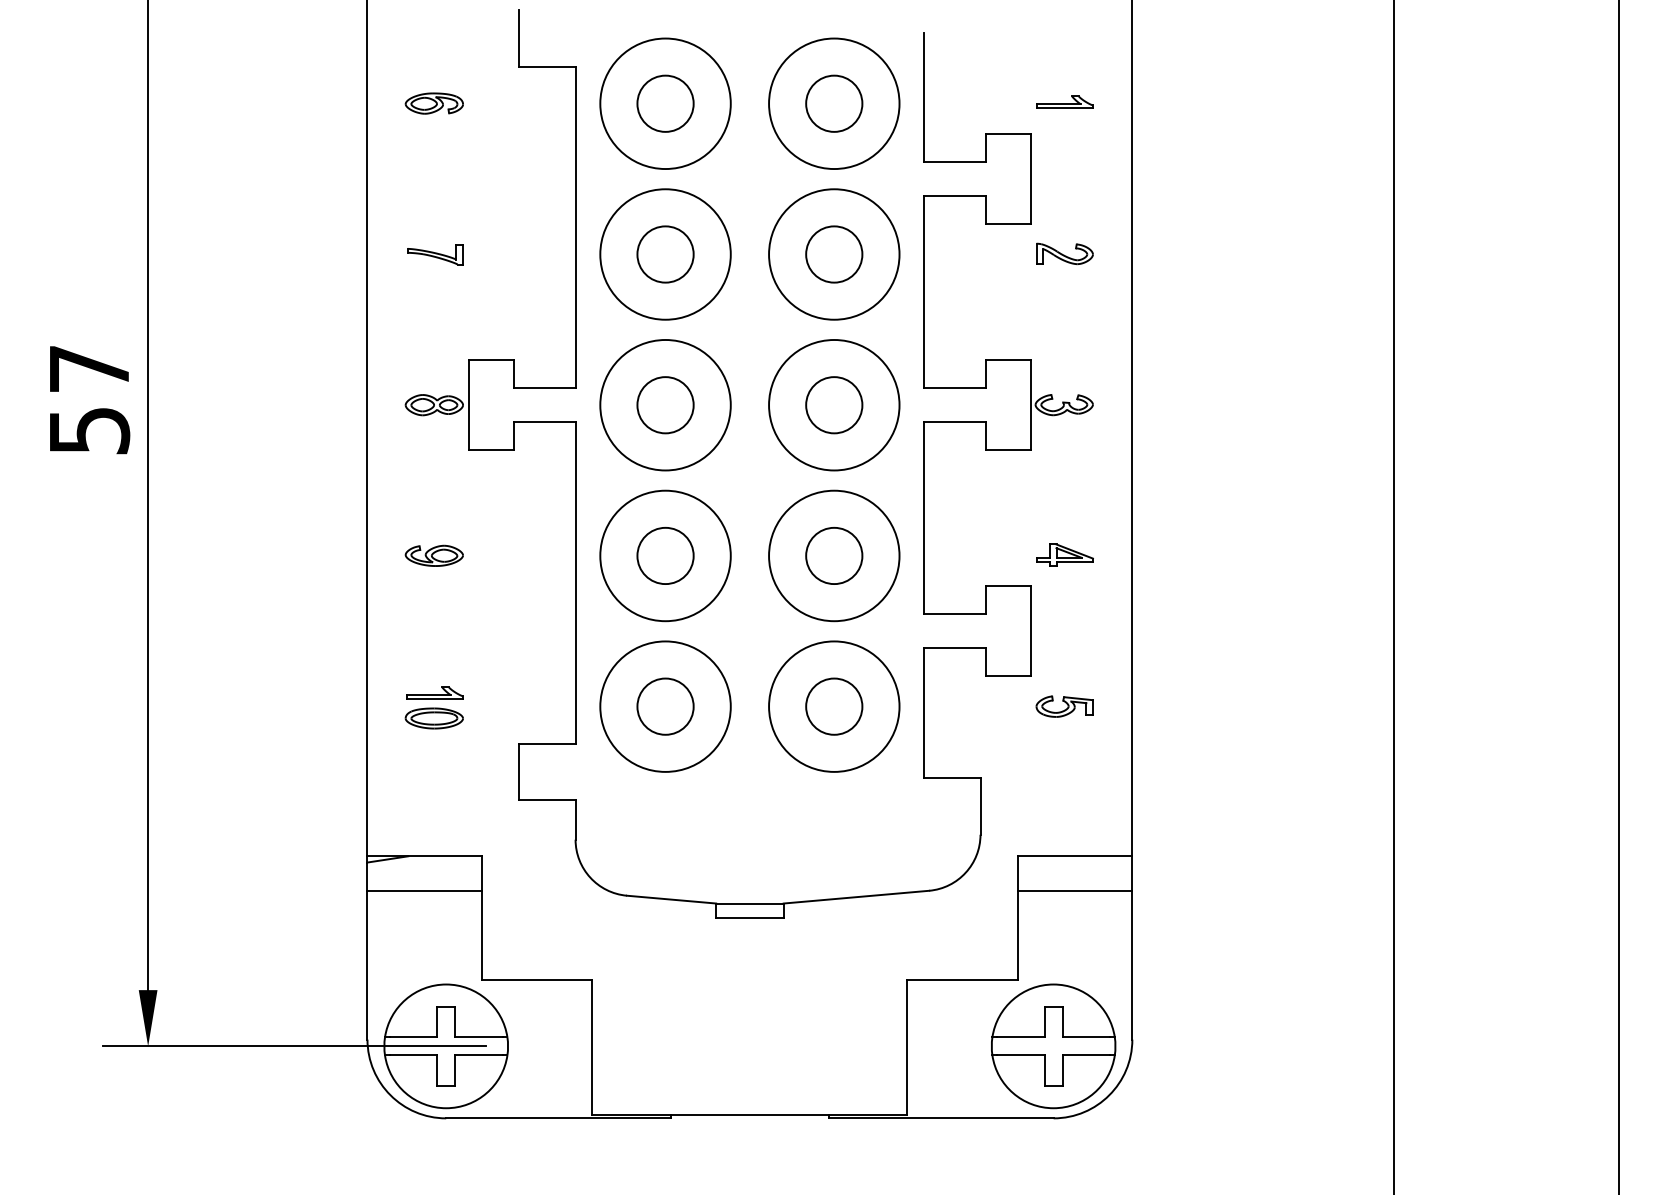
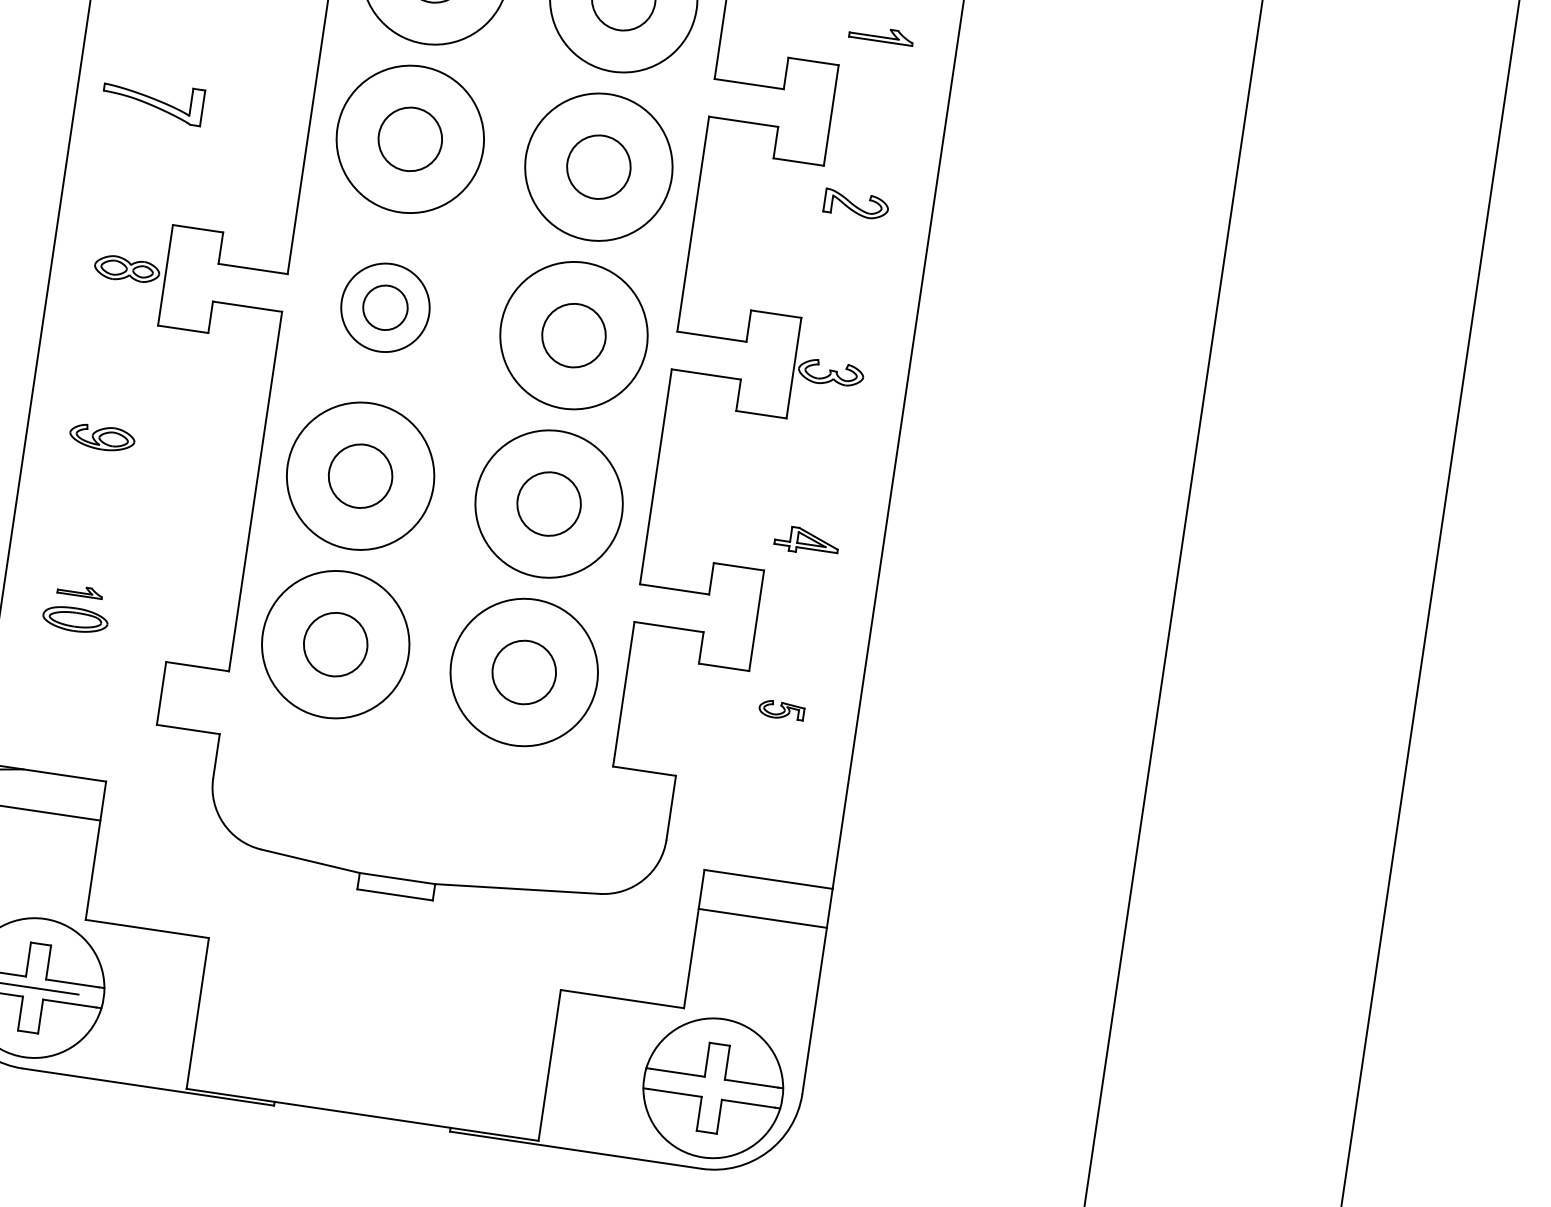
part: (435, 254) -> (153, 101), size x1.6
circle: (665, 405) -> (385, 308), size x0.6
circle: (665, 405) -> (385, 308), size x0.7
part: (434, 692) -> (79, 590), size x0.7
part: (1064, 706) -> (781, 710), size x0.7

